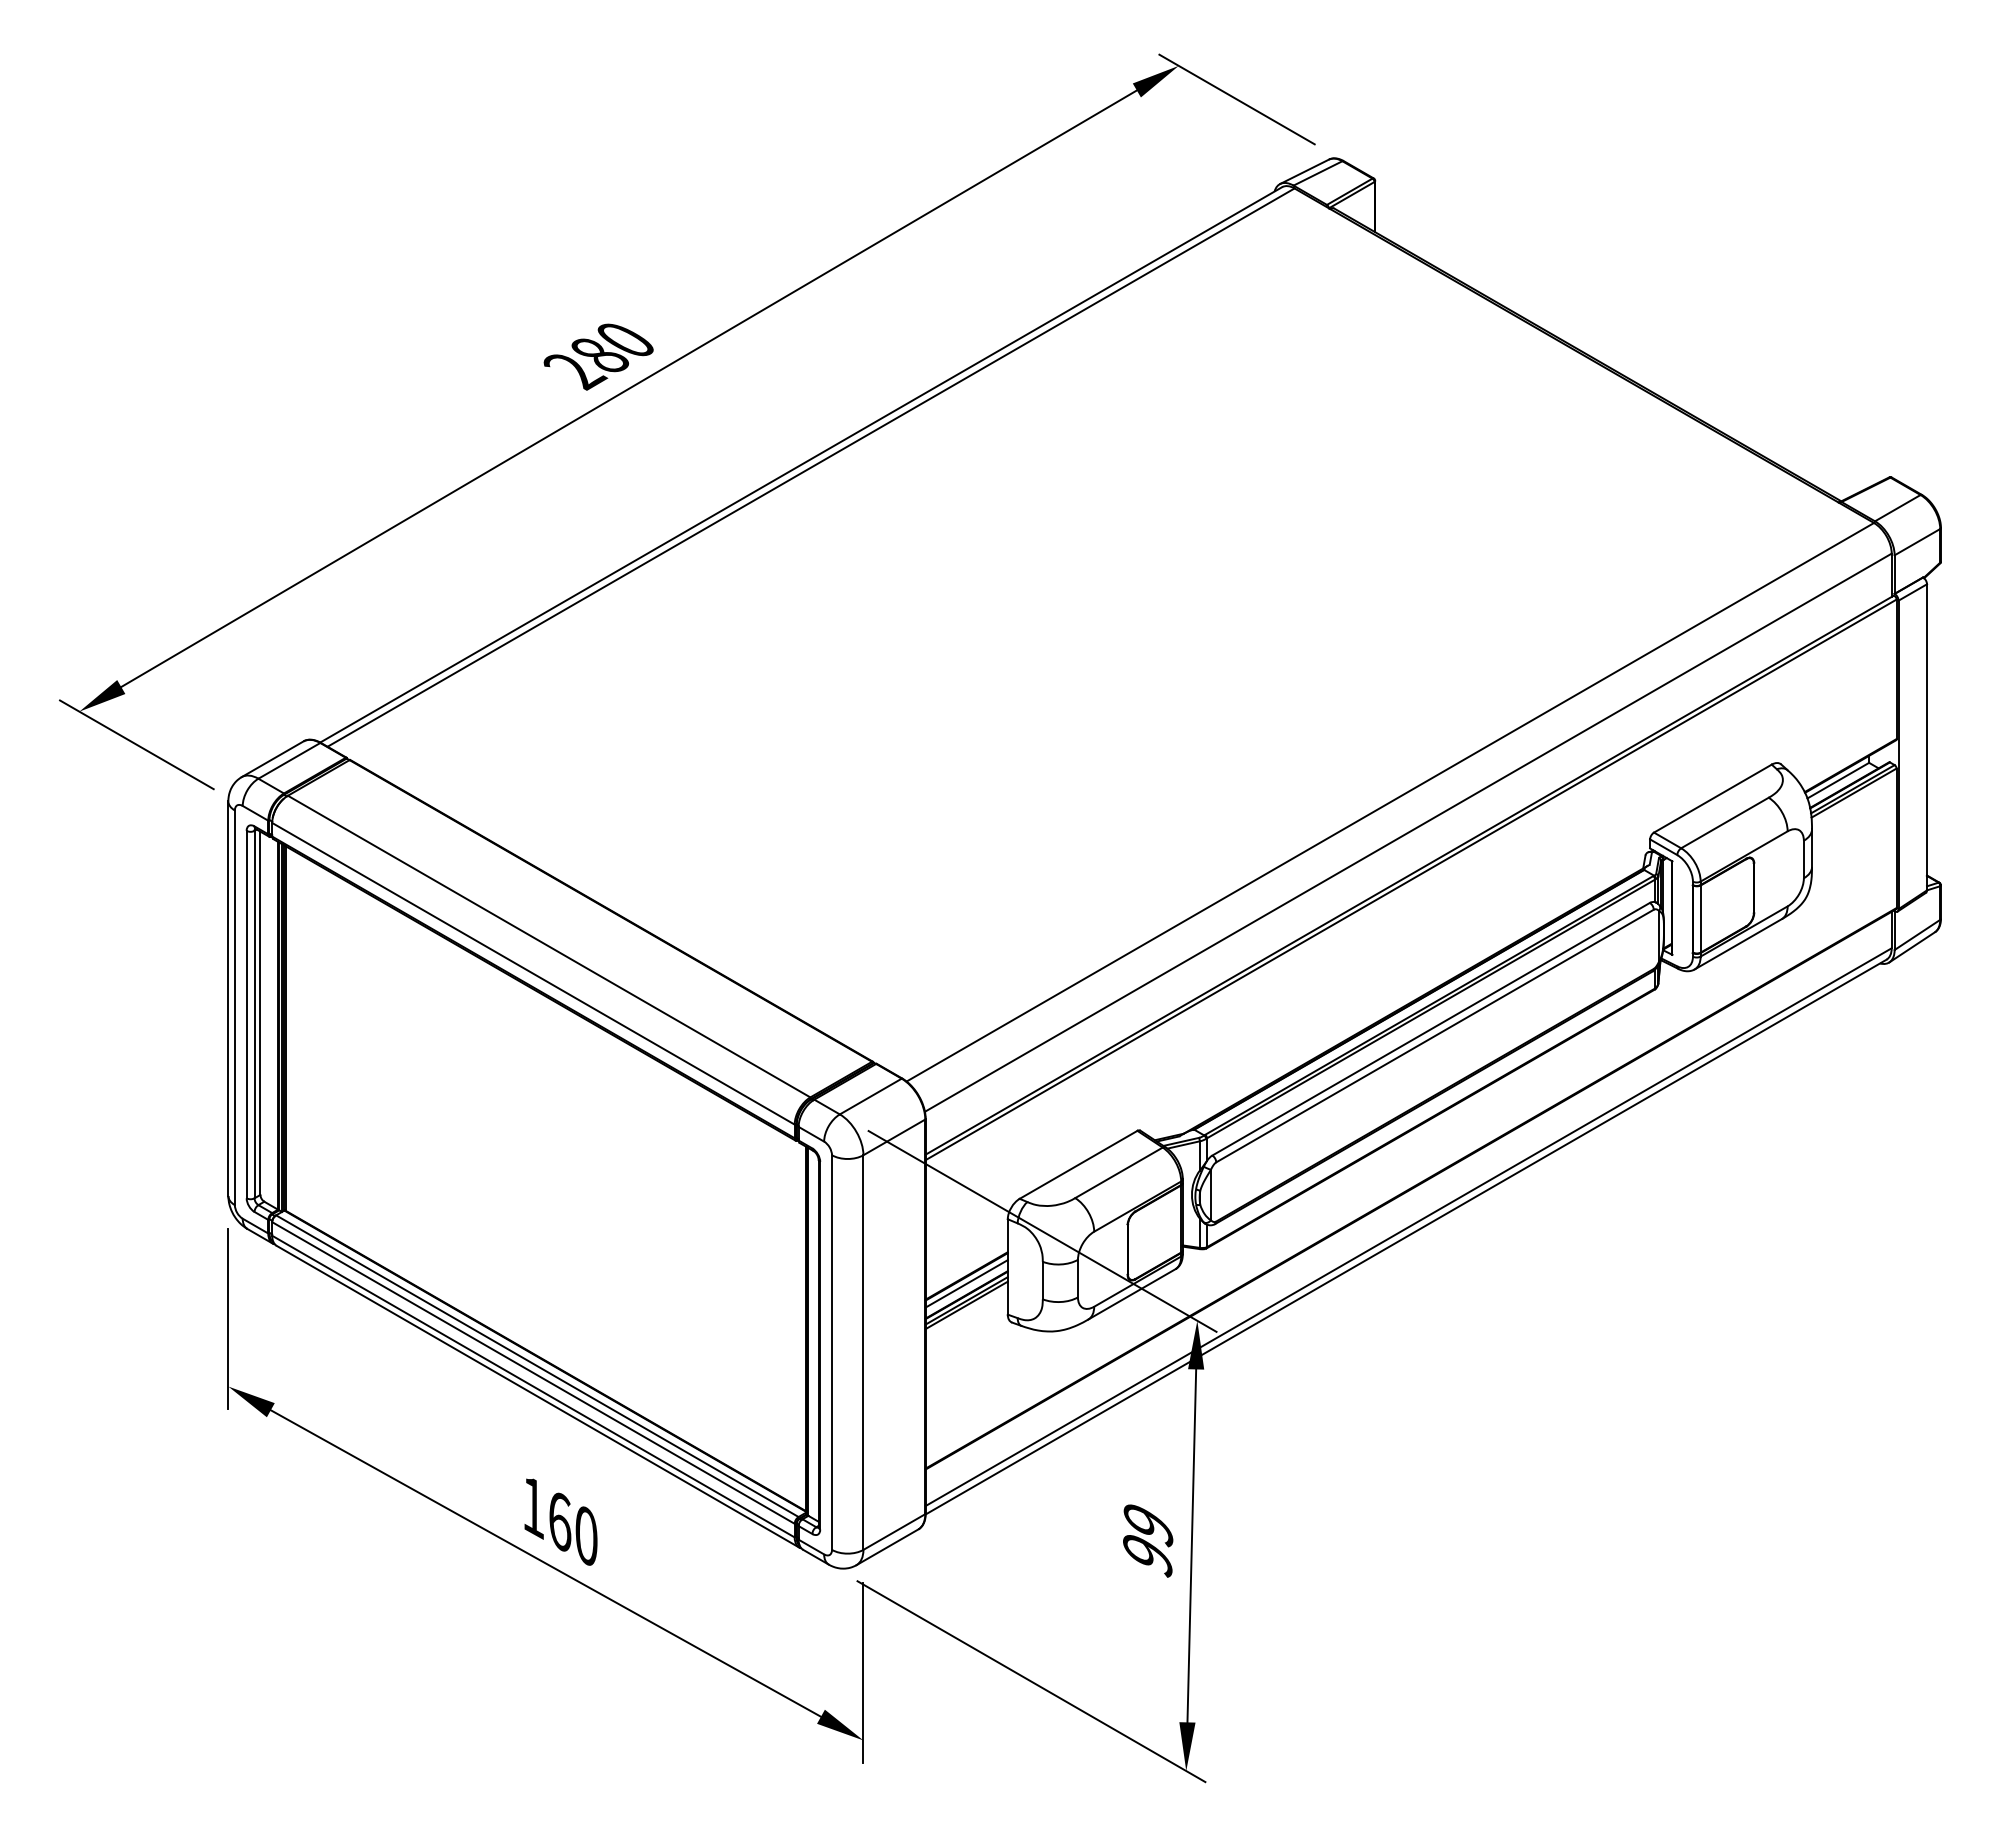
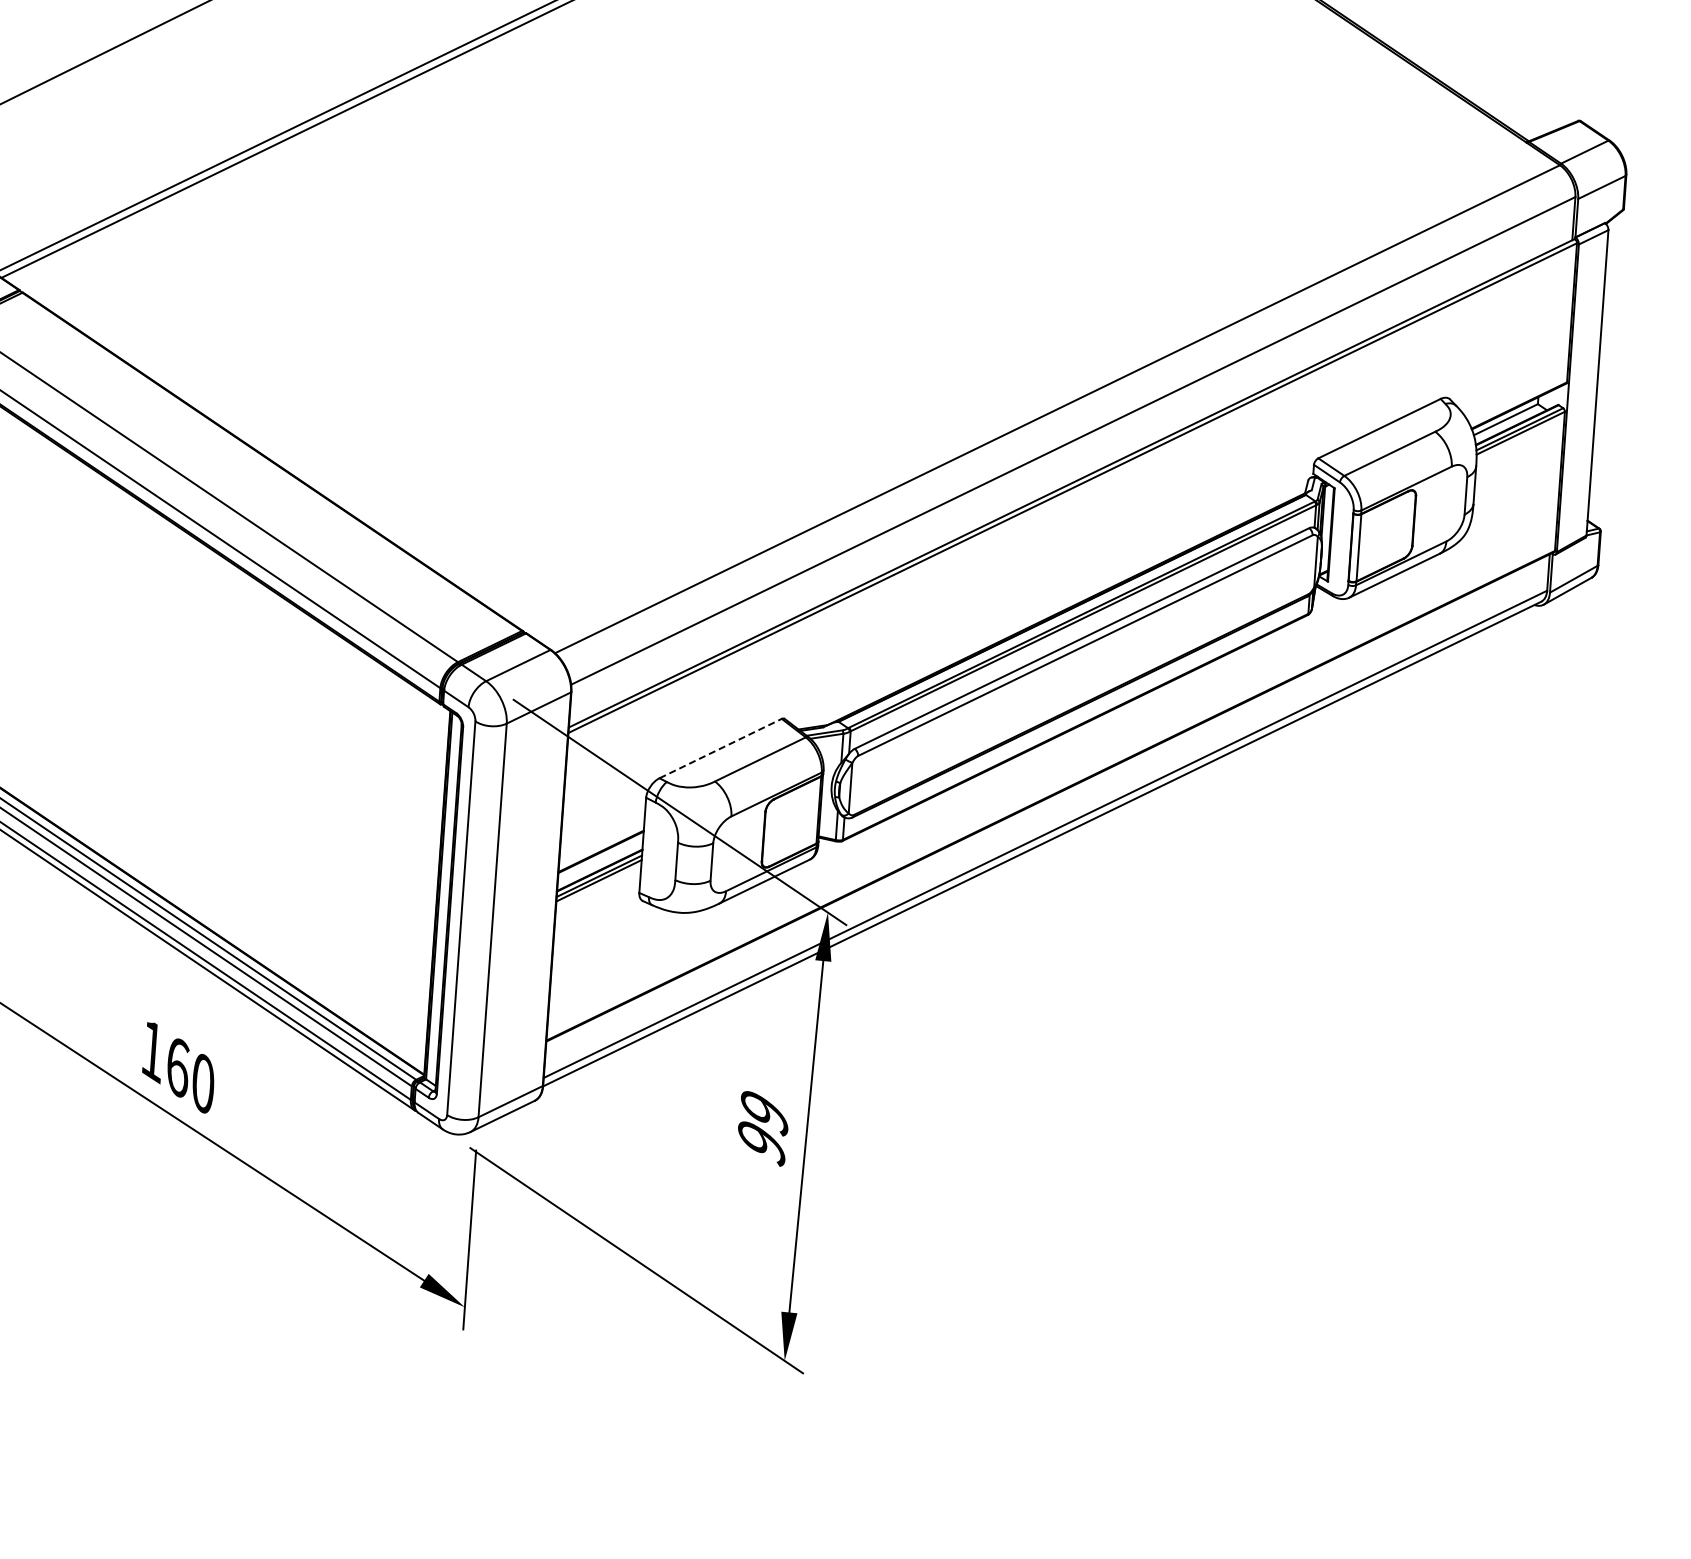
line: (1078, 1164) -> (720, 748), solid -> dashed
line: (966, 1283) -> (600, 858), removed

